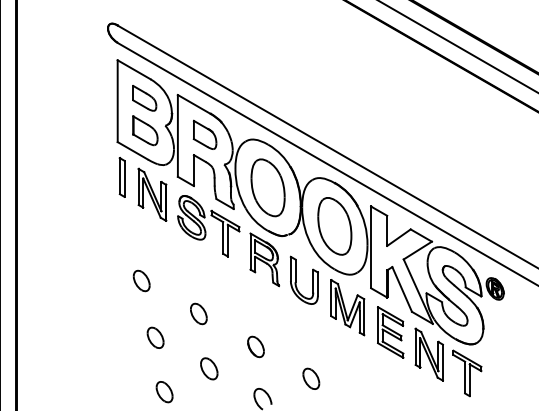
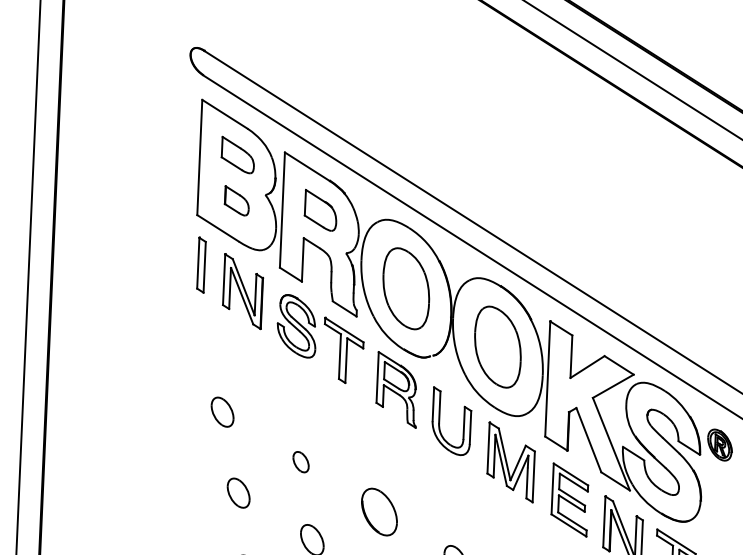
part: (145, 130) -> (237, 200), size x0.7
part: (198, 313) -> (300, 461), size x0.7
part: (255, 346) -> (378, 511), size x1.6

